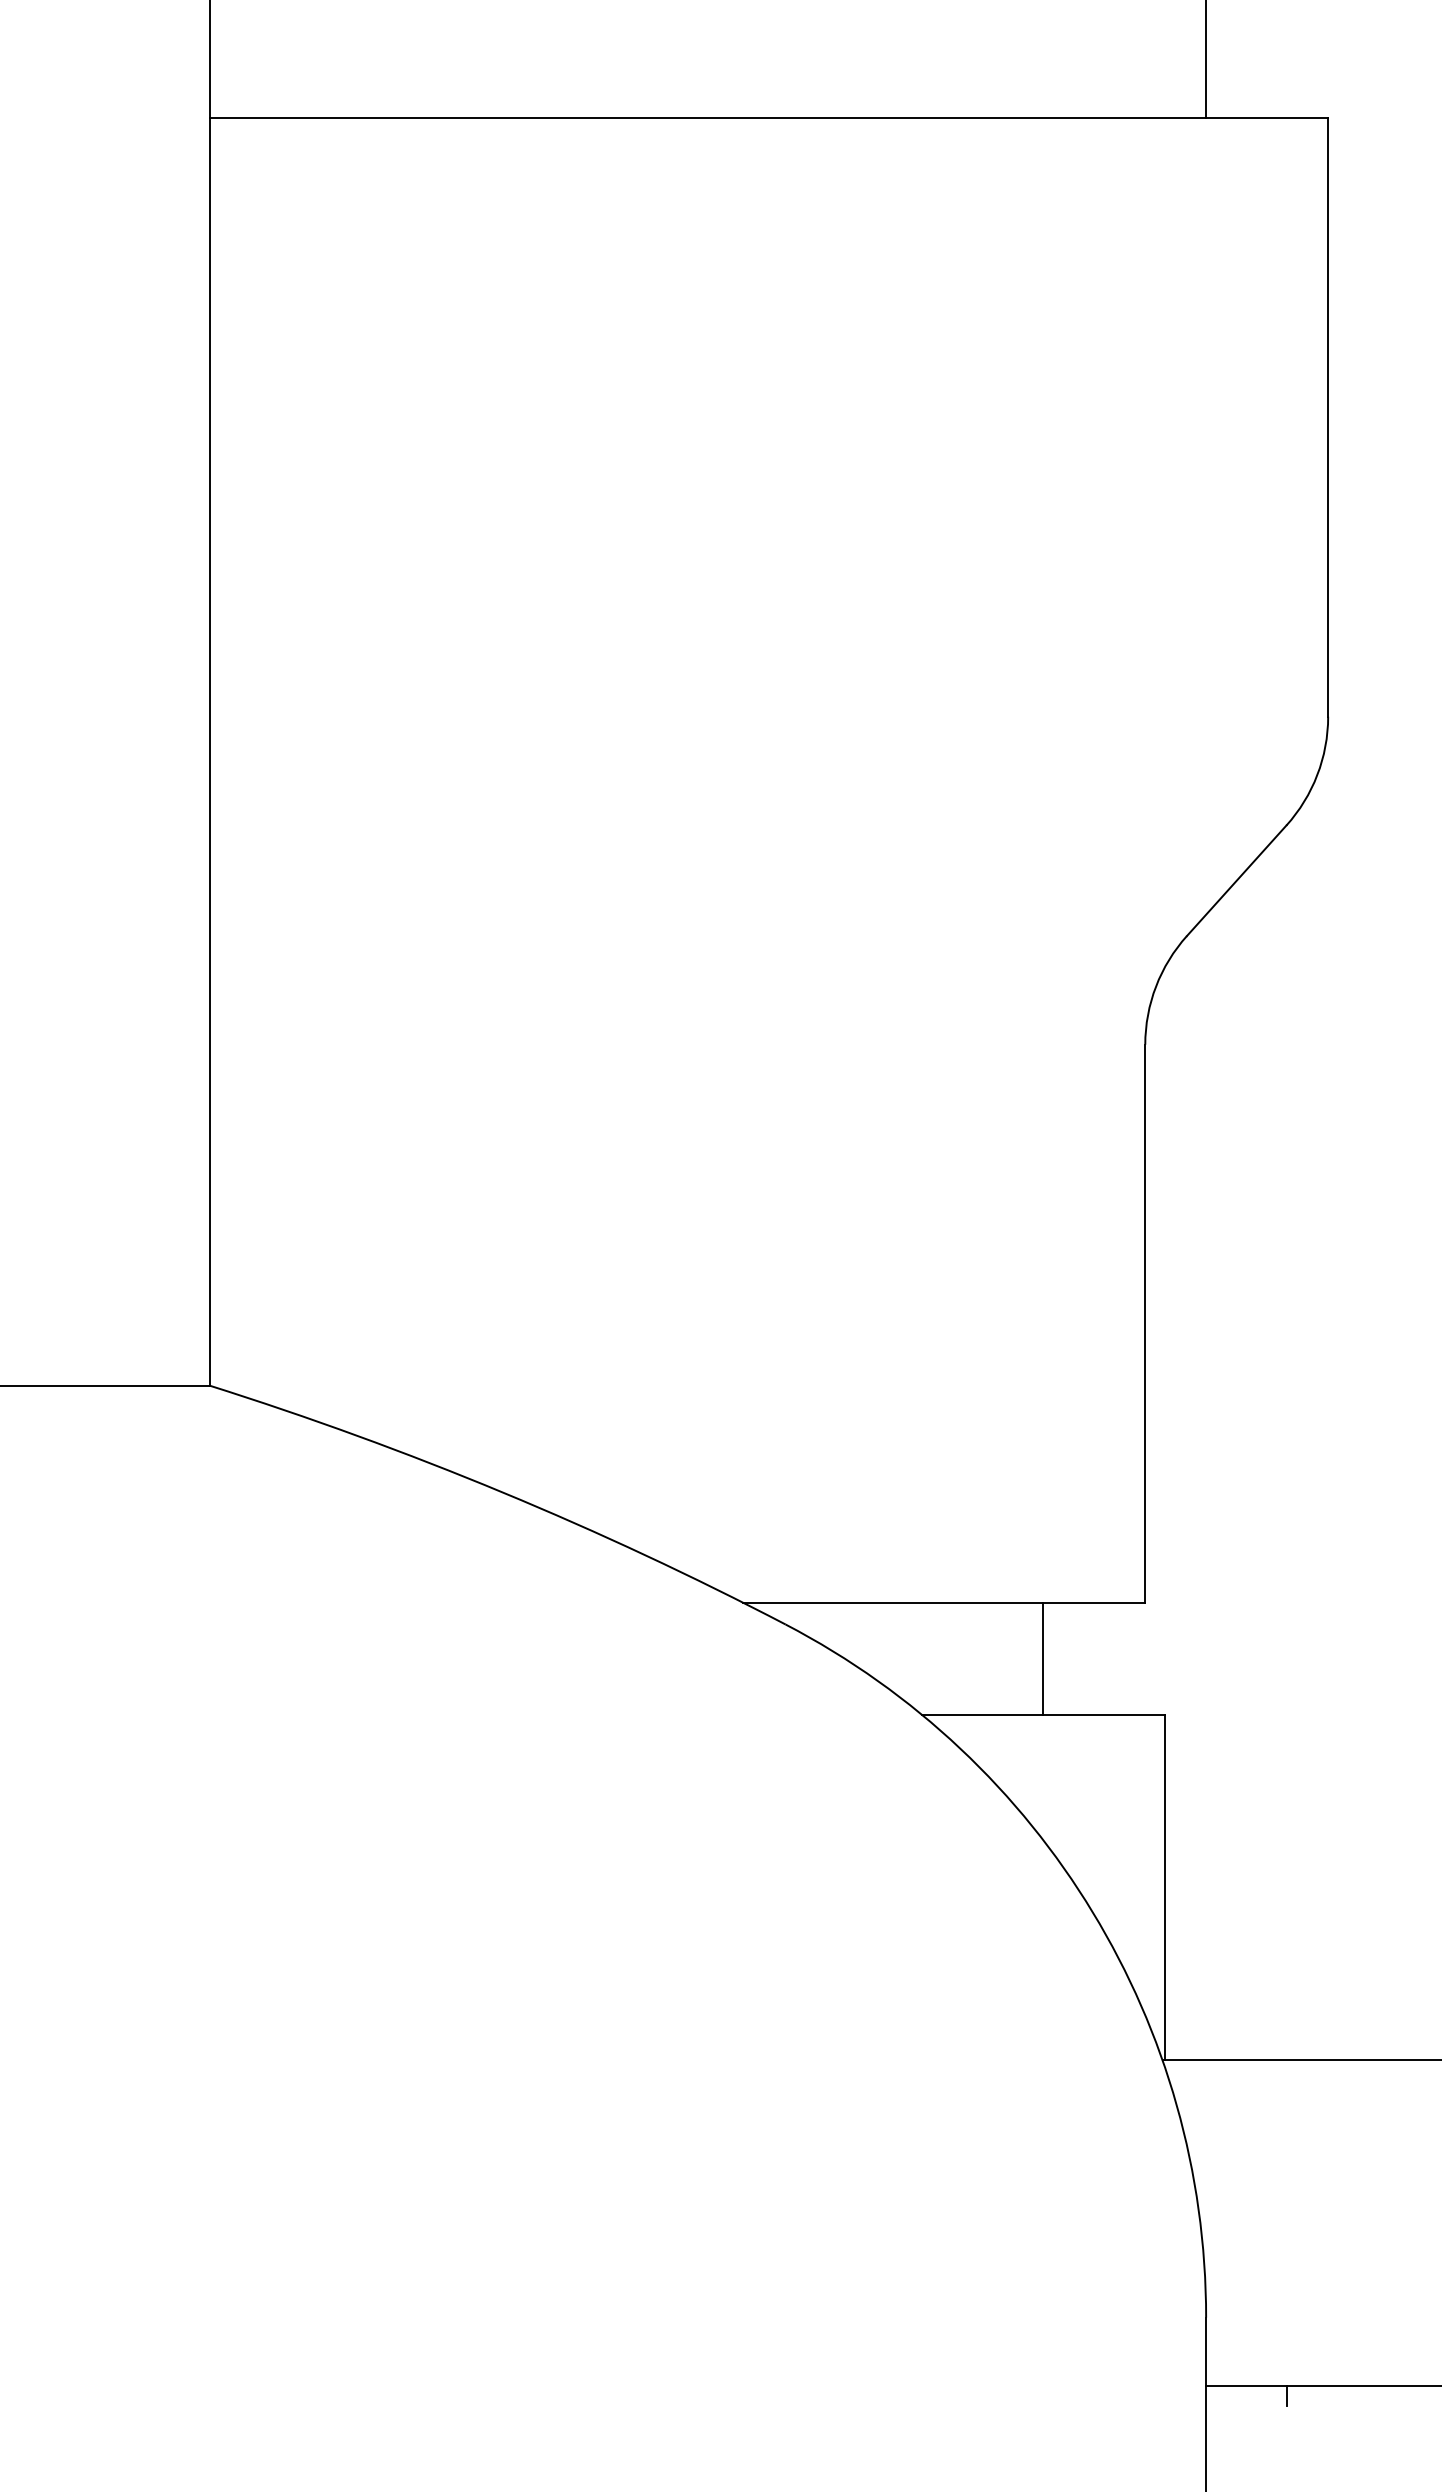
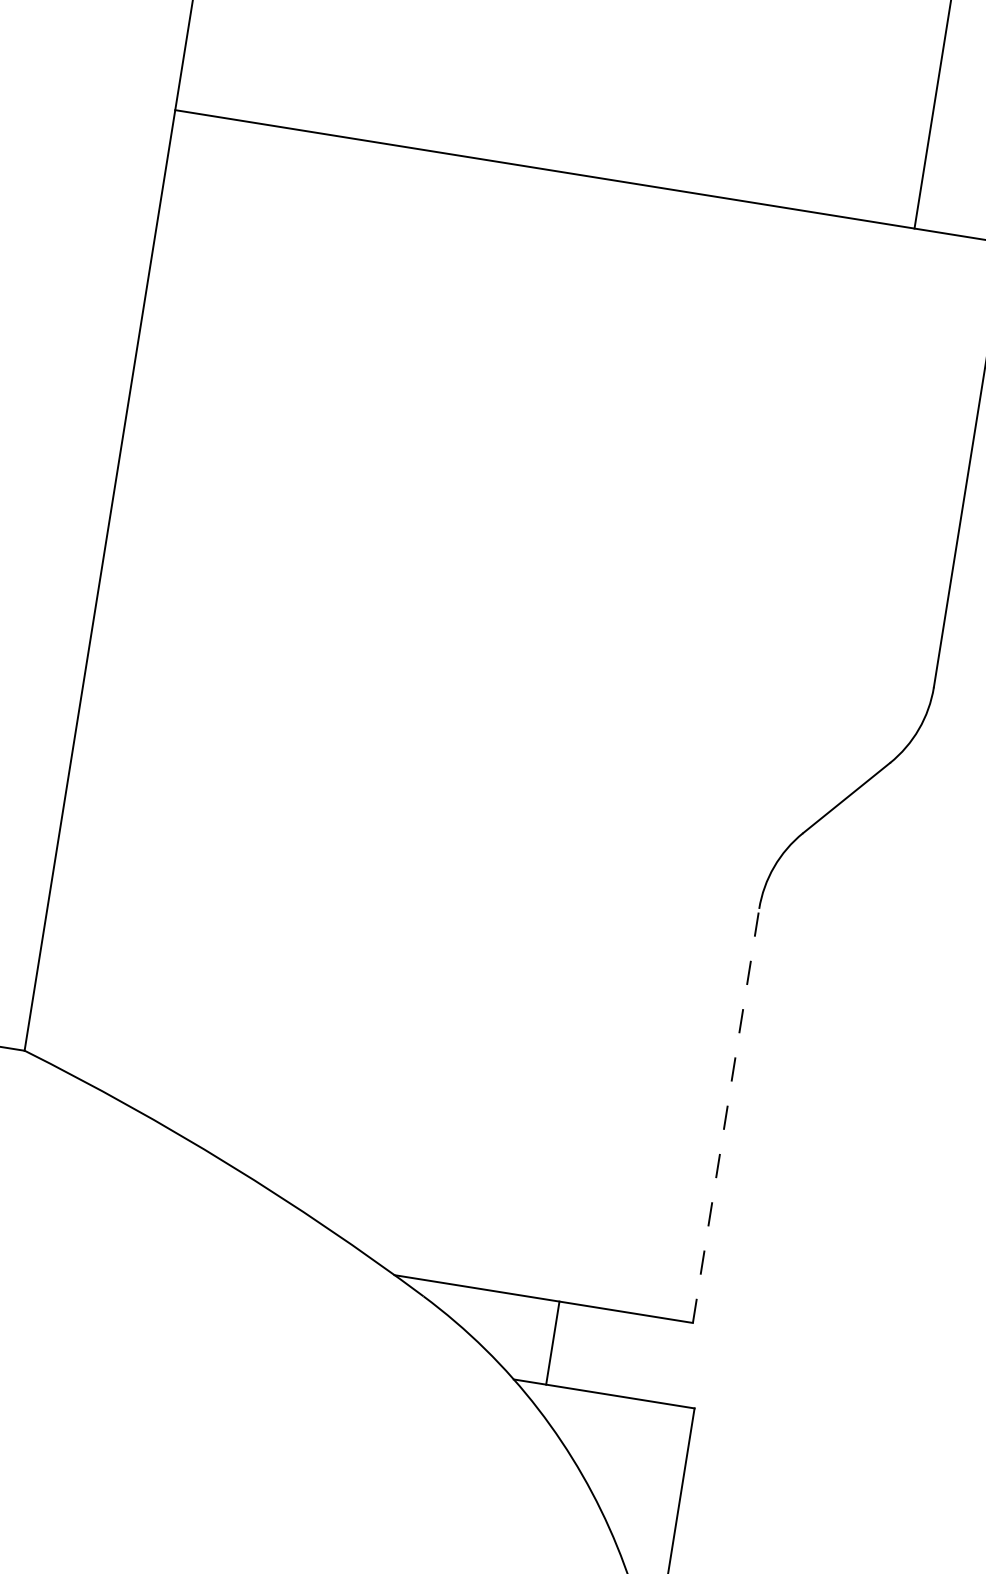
line: (1145, 1323) -> (726, 1115), solid -> dashed
line: (1043, 1658) -> (552, 1342), moved

